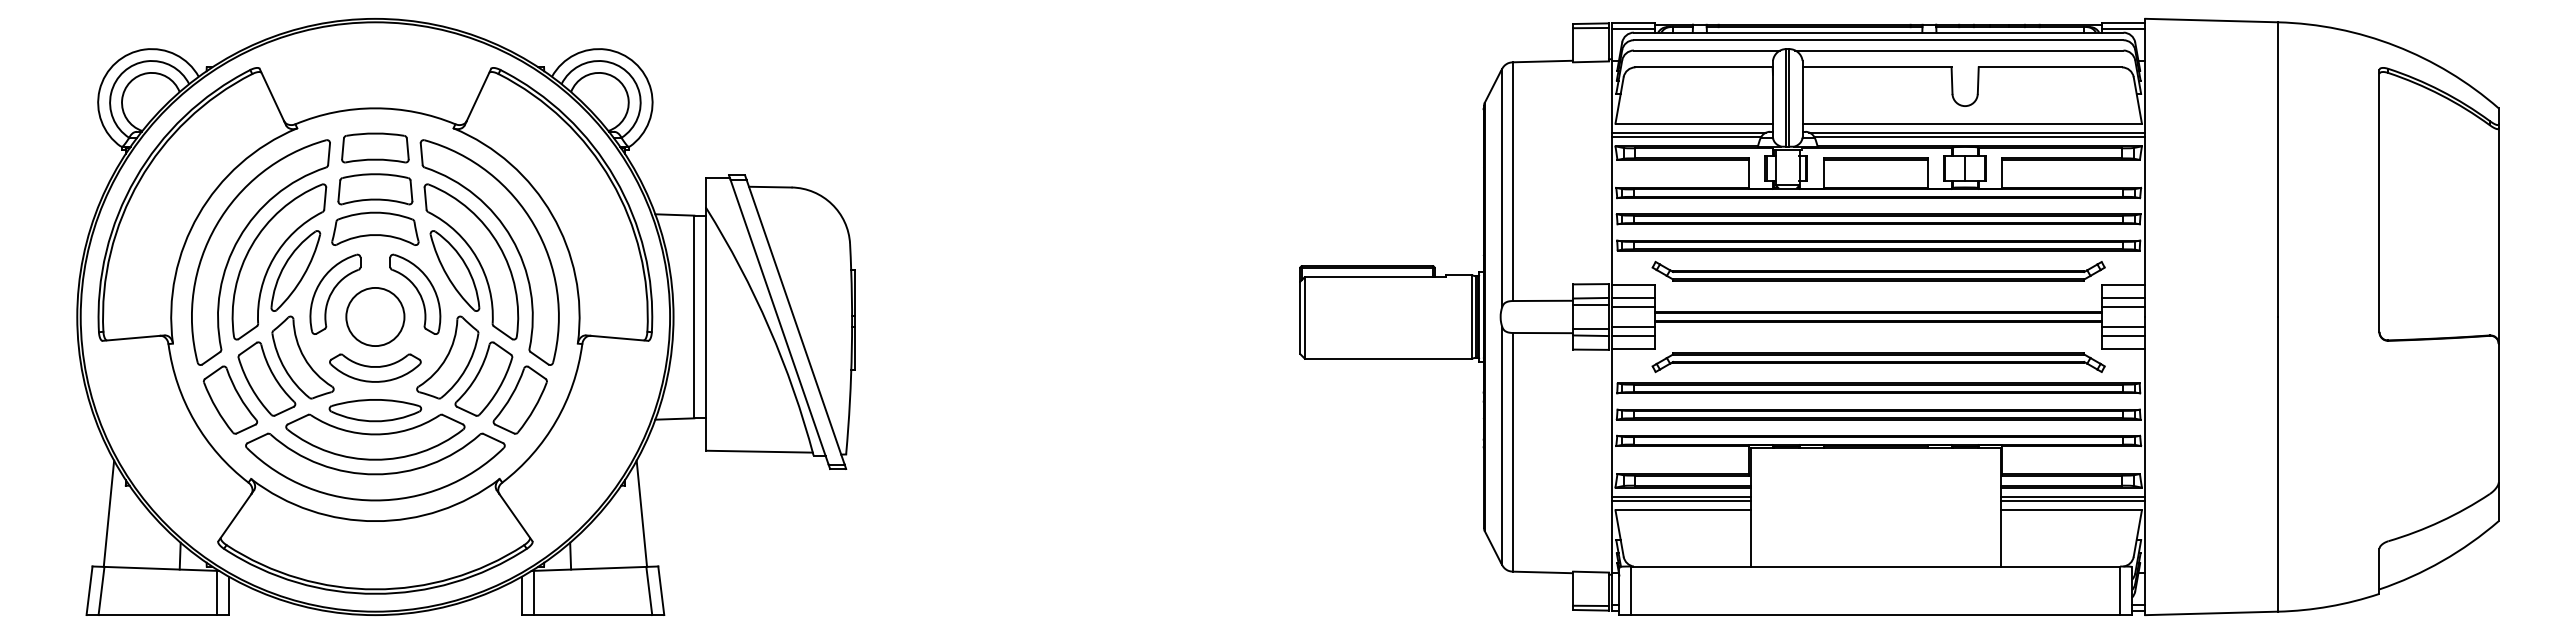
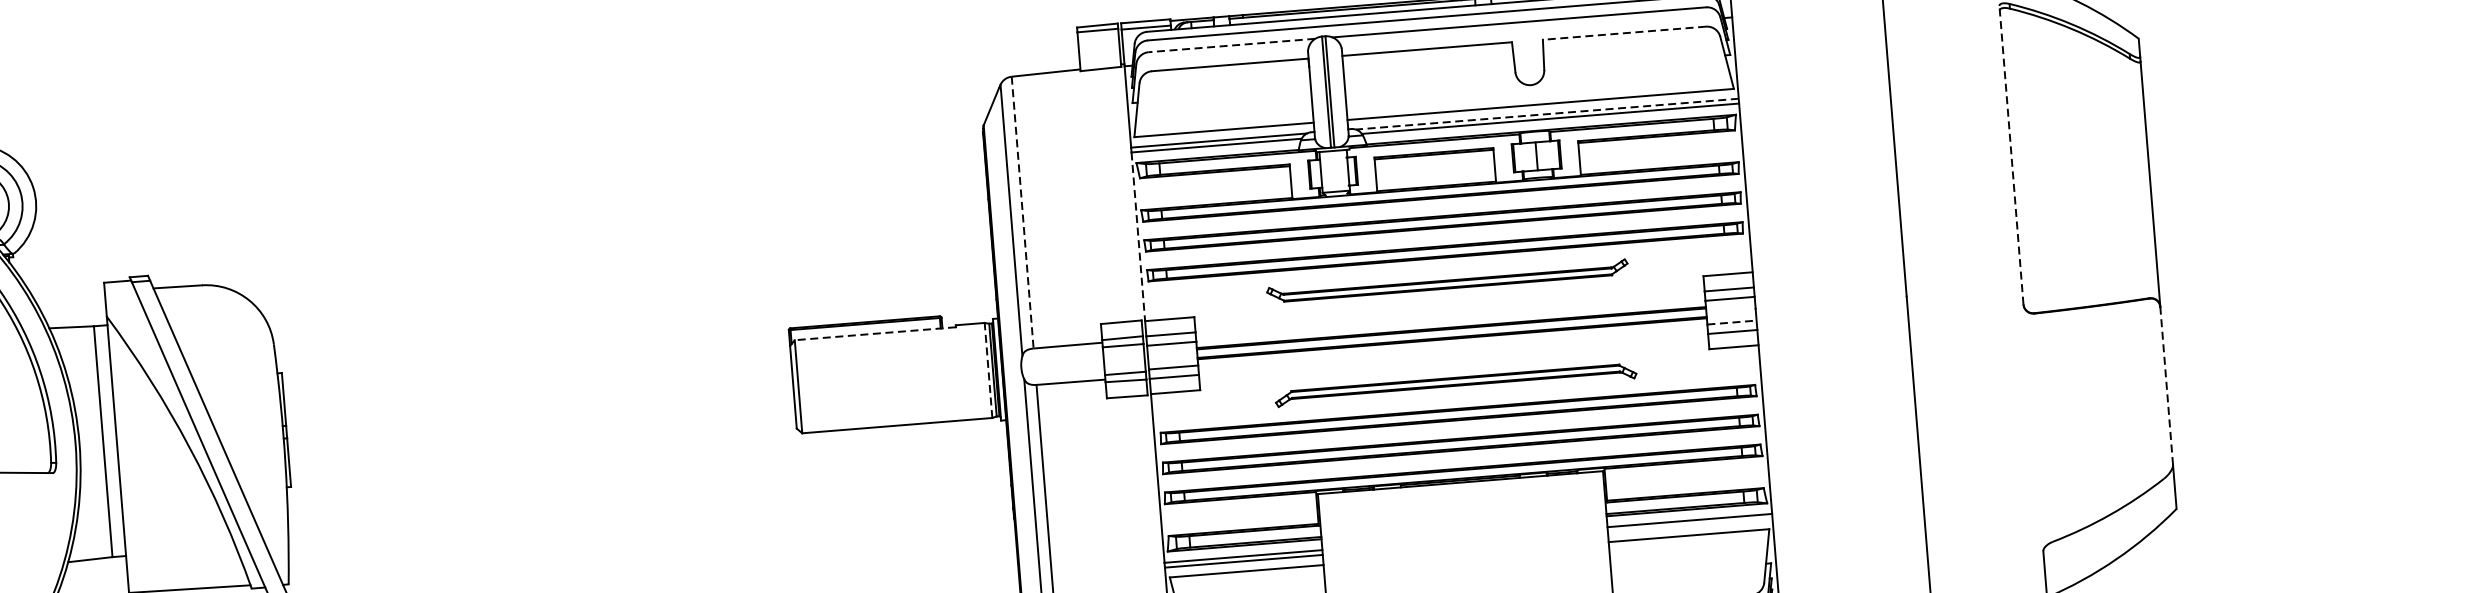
line: (1706, 50) -> (1231, 45), solid -> dashed
line: (2050, 67) -> (1624, 33), solid -> dashed
line: (1976, 132) -> (1546, 114), solid -> dashed
line: (1512, 182) -> (1022, 213), solid -> dashed
line: (2379, 200) -> (2011, 154), solid -> dashed
line: (1611, 211) -> (1137, 237), solid -> dashed
part: (1878, 270) -> (1447, 280), size x0.7
line: (1375, 277) -> (875, 334), solid -> dashed
line: (1471, 317) -> (988, 371), solid -> dashed
line: (2123, 327) -> (1731, 322), solid -> dashed
part: (1878, 362) -> (1455, 385), size x0.7
line: (2498, 412) -> (2166, 385), solid -> dashed
line: (2072, 501) -> (1689, 525), removed

